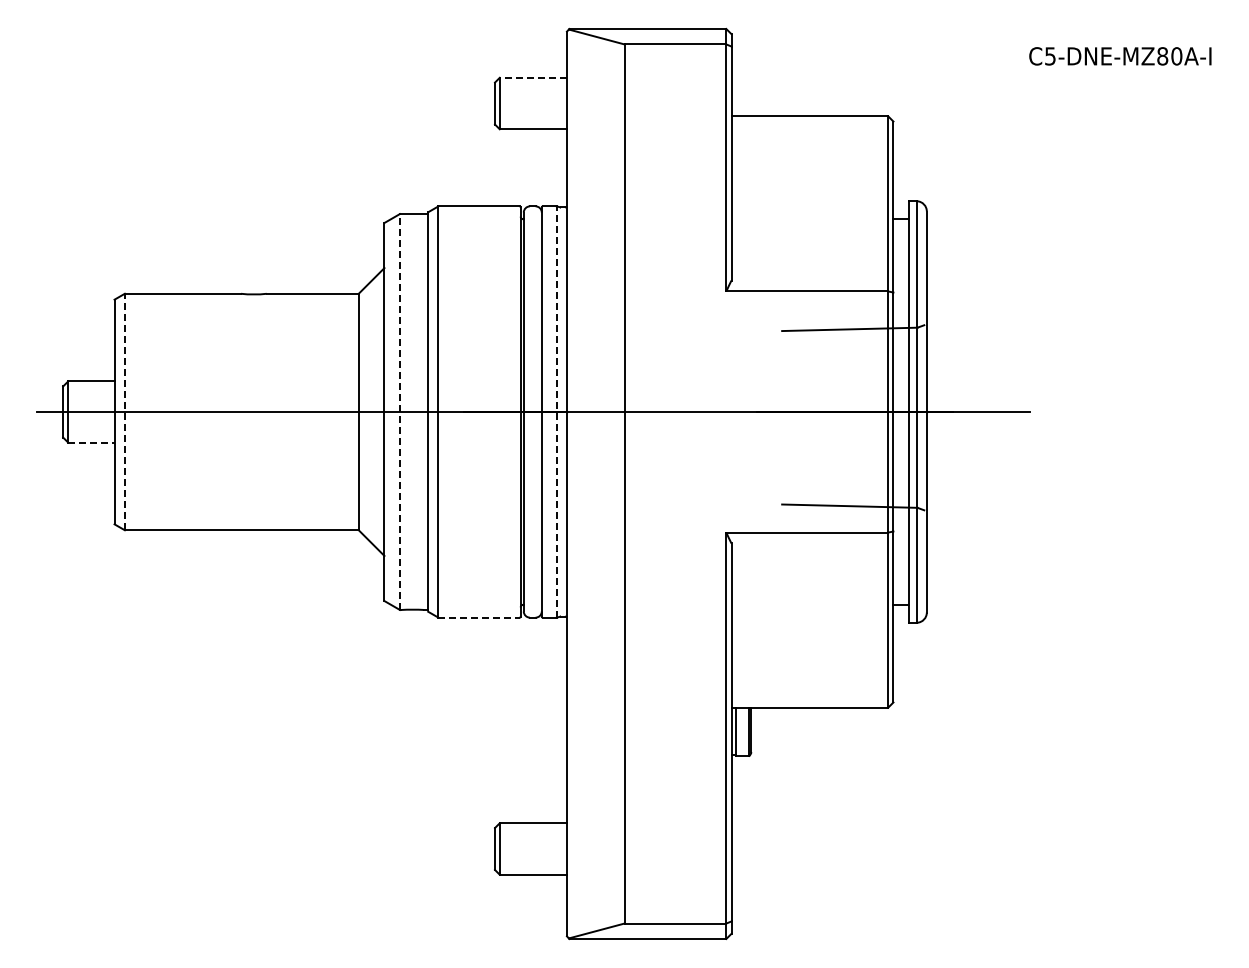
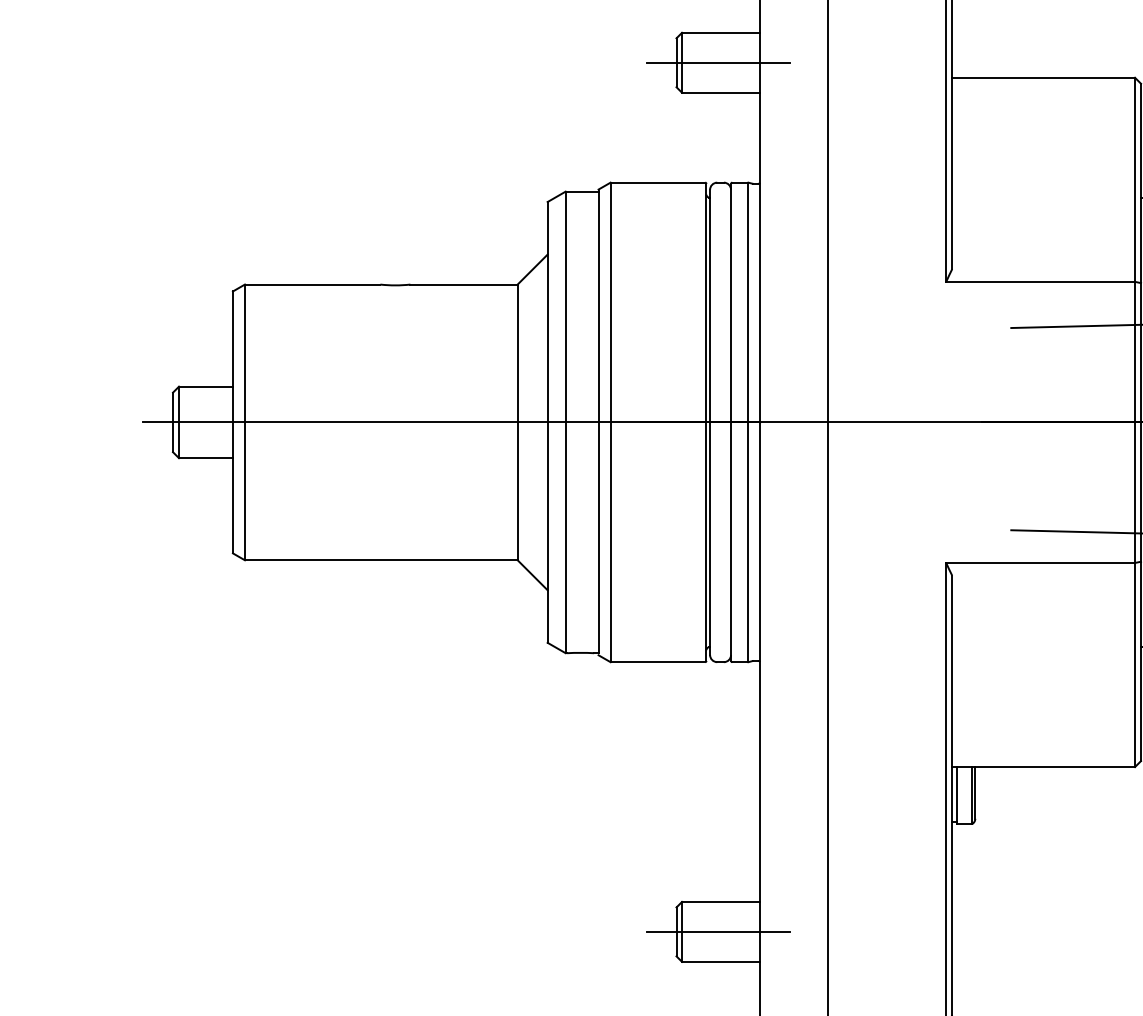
line: (533, 77) -> (721, 32), dashed -> solid
line: (530, 103) -> (717, 62), added
line: (124, 411) -> (244, 421), dashed -> solid
line: (399, 412) -> (565, 422), dashed -> solid
line: (556, 412) -> (748, 422), dashed -> solid
line: (91, 442) -> (206, 457), dashed -> solid
line: (479, 617) -> (658, 661), dashed -> solid
line: (530, 849) -> (717, 932), added

